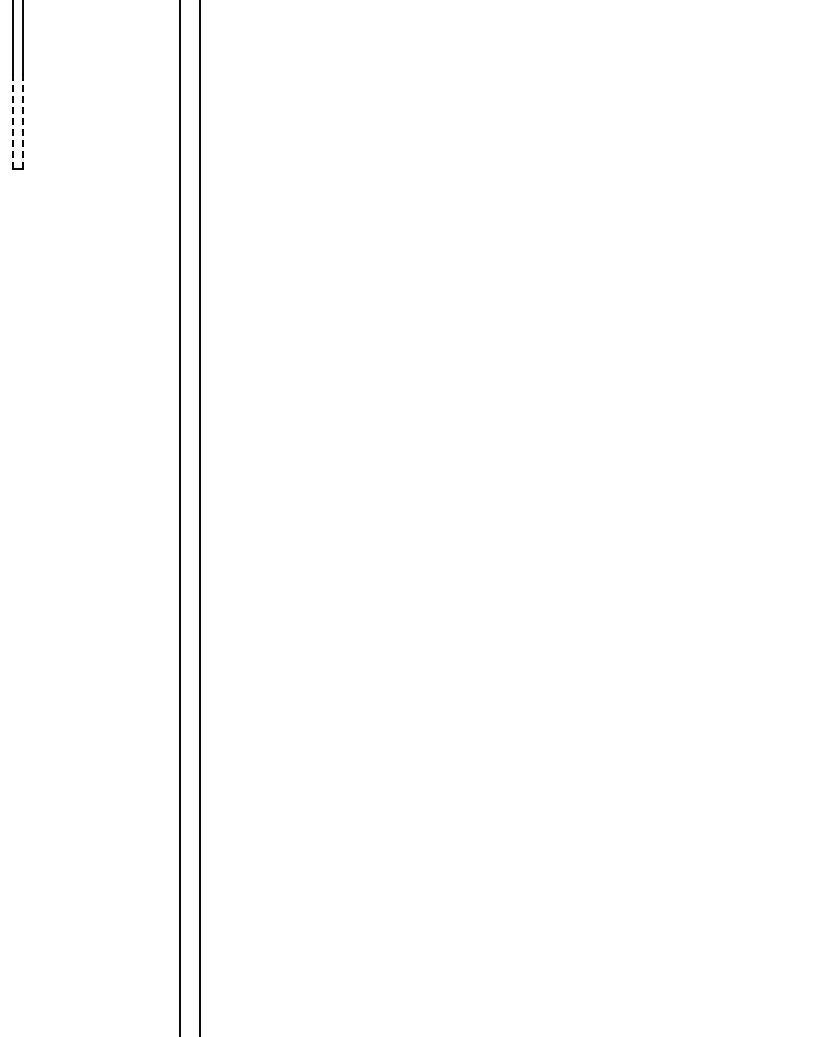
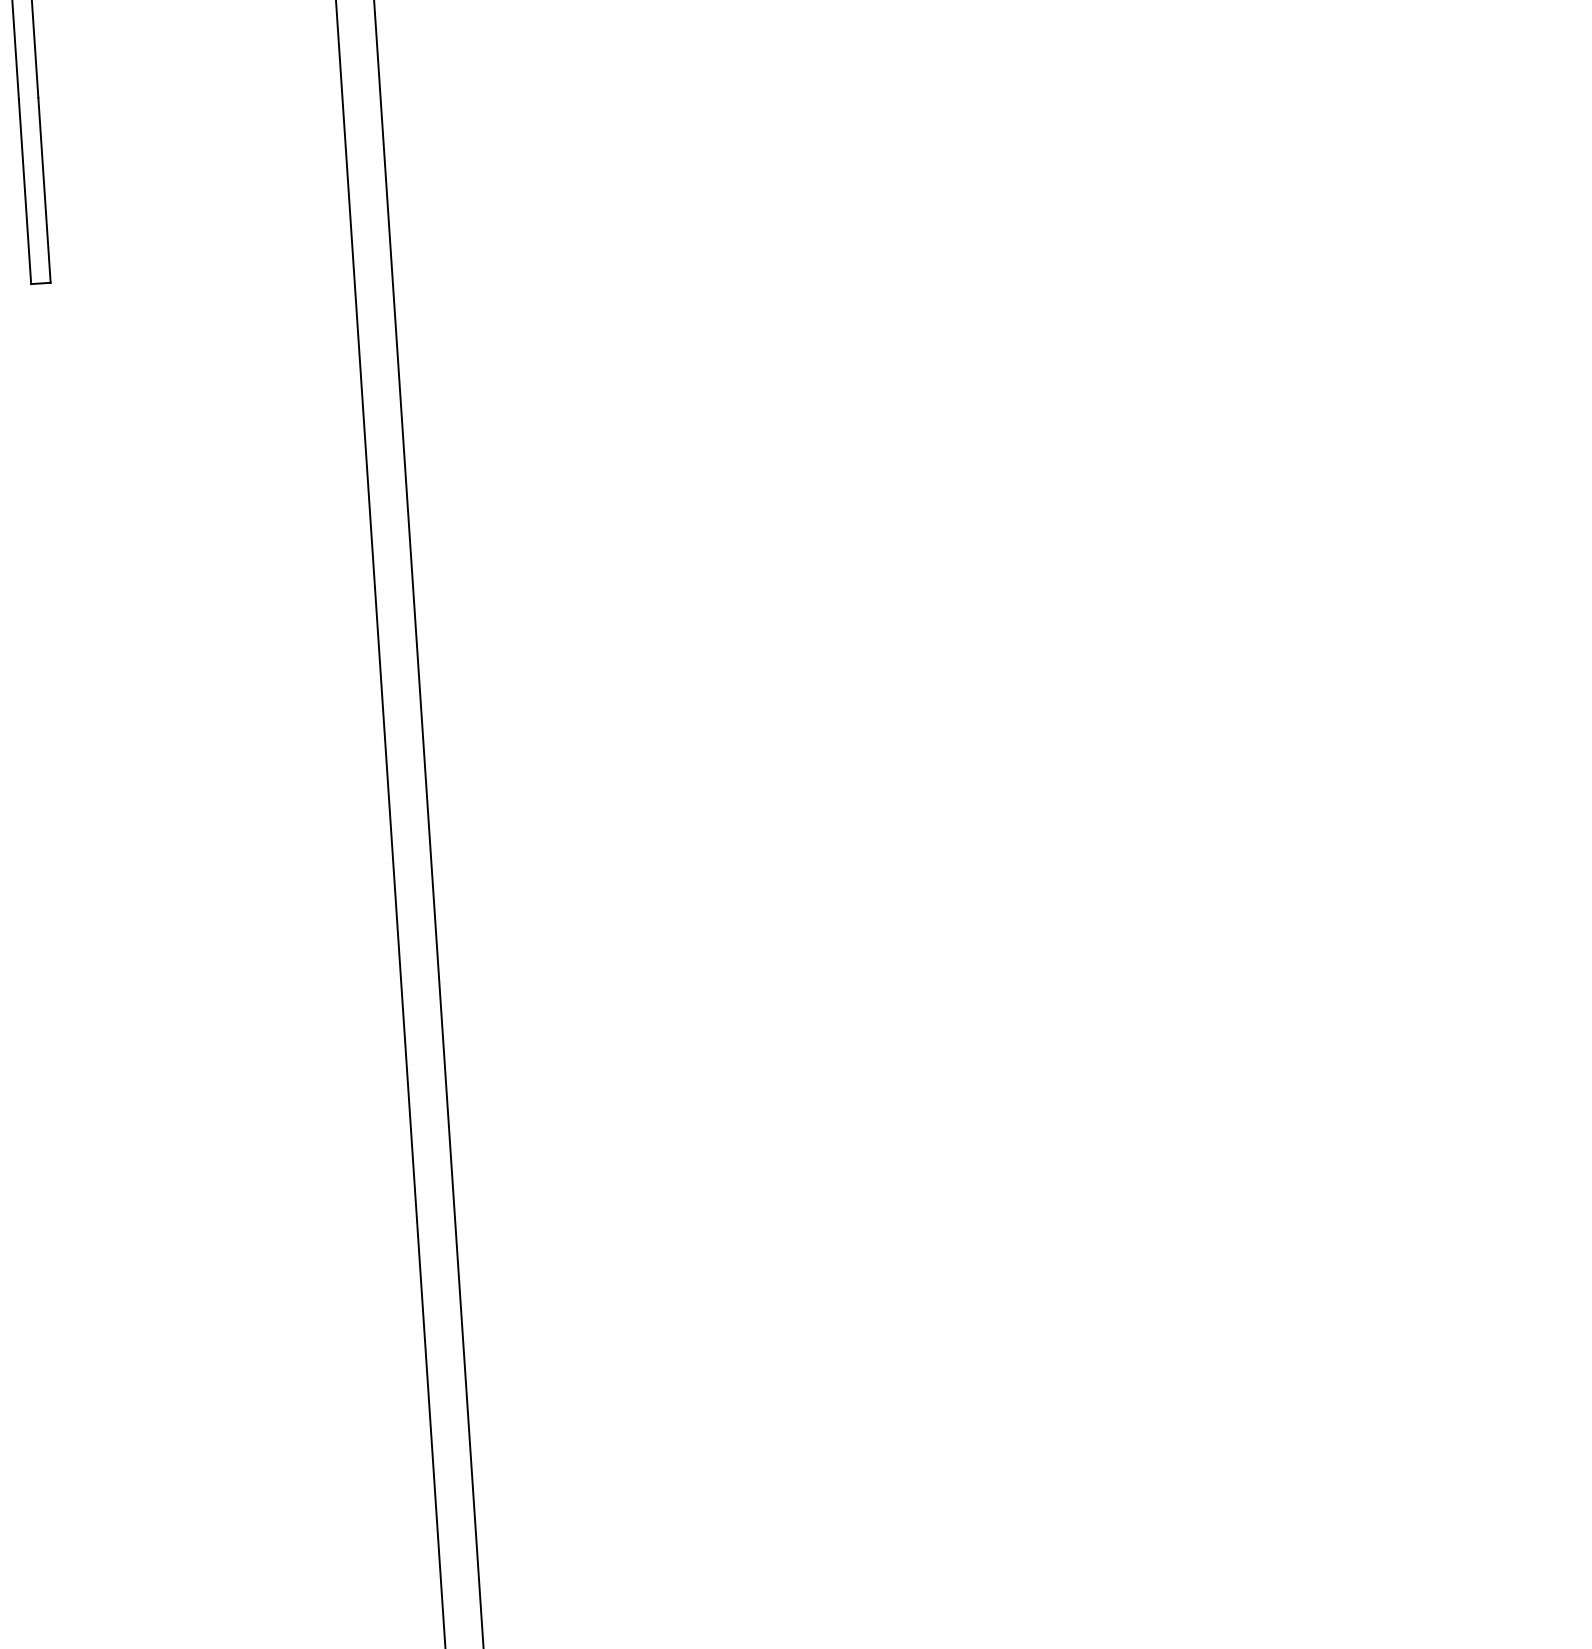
line: (13, 121) -> (25, 191), dashed -> solid
line: (23, 121) -> (44, 190), dashed -> solid

